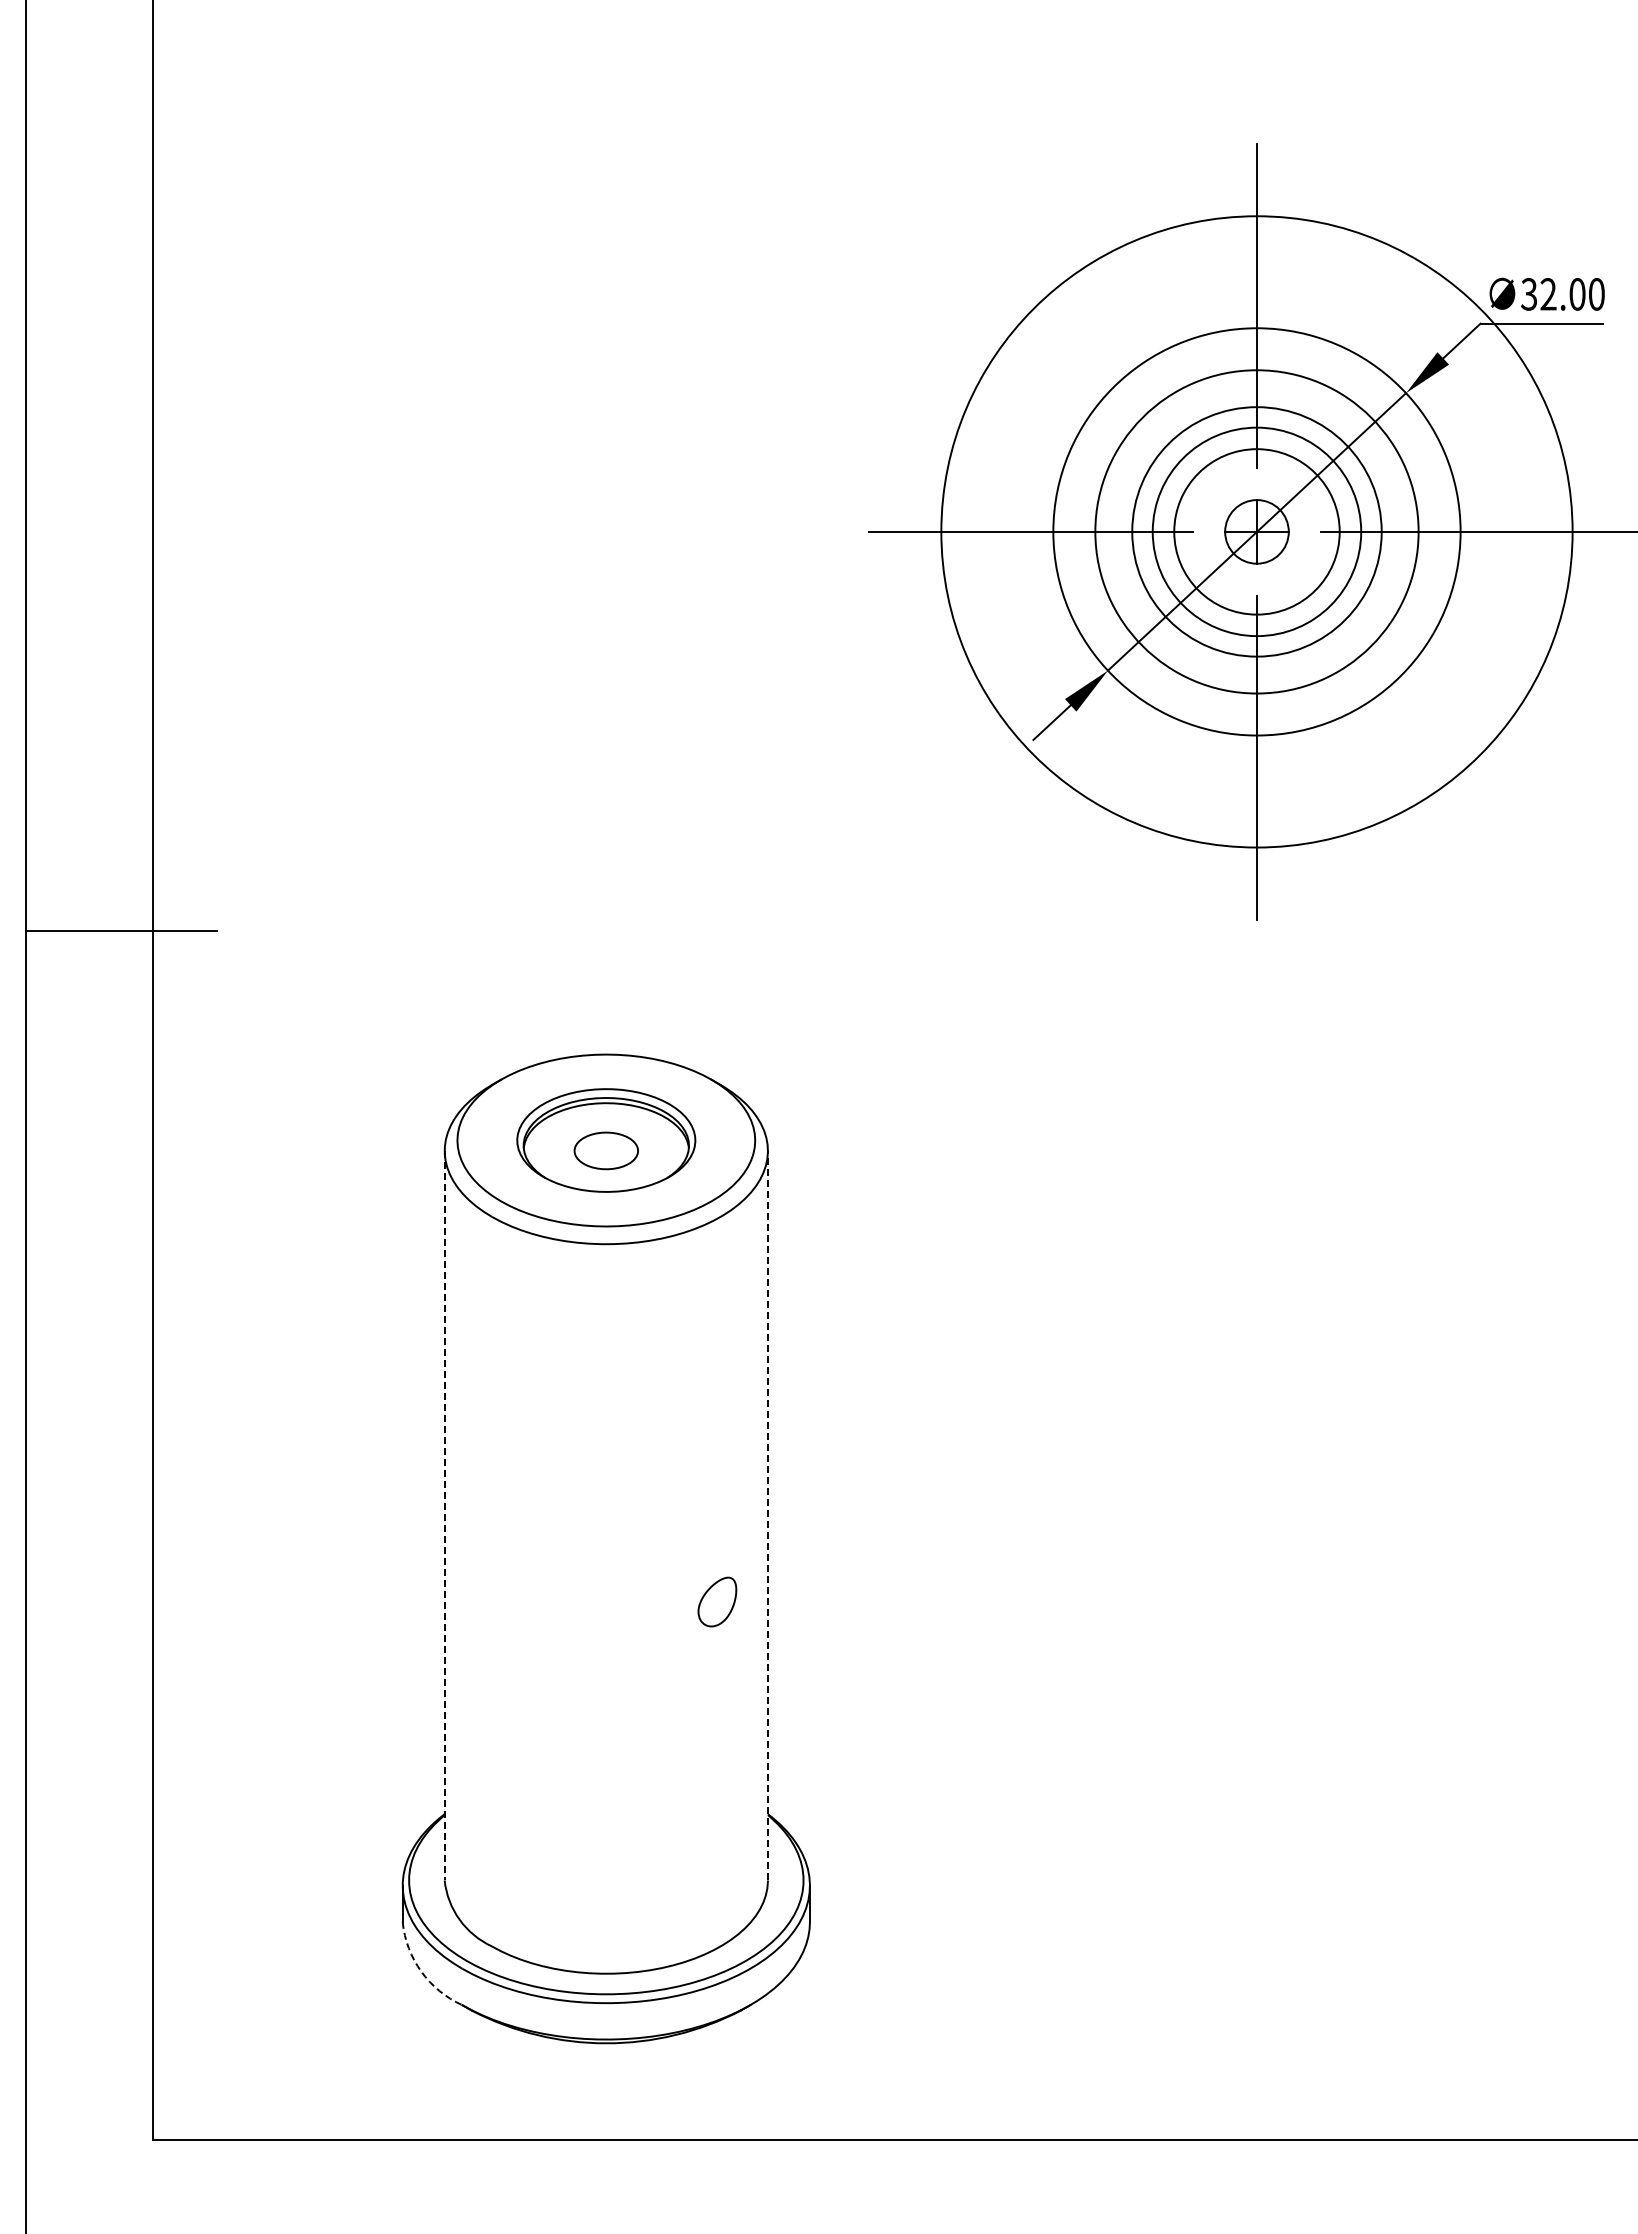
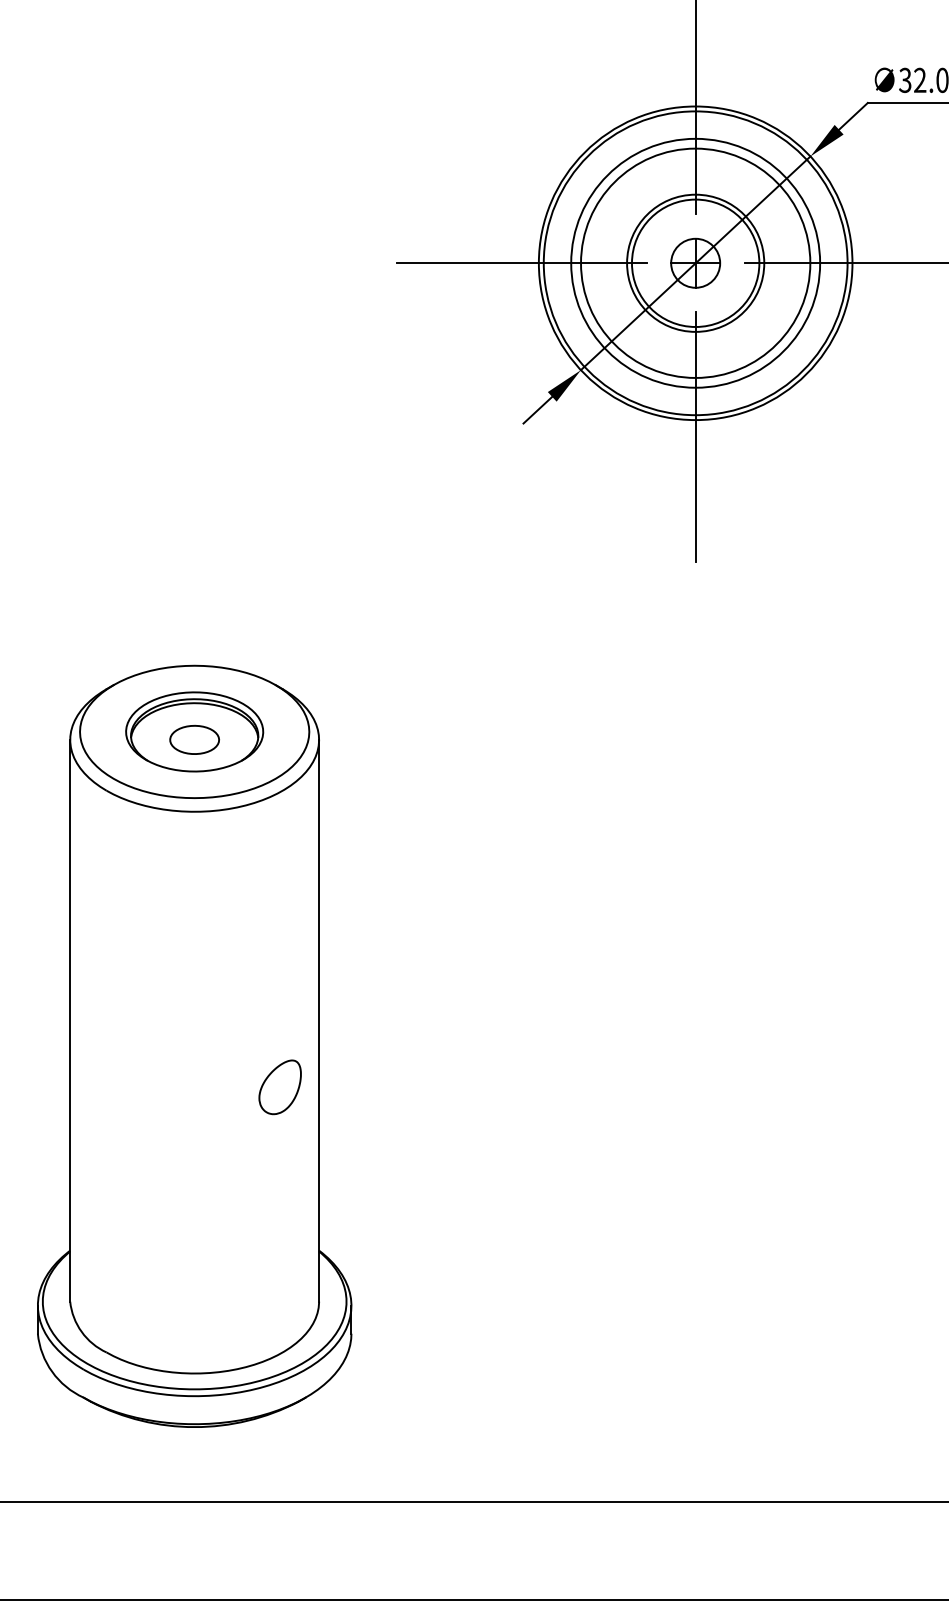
circle: (1256, 531) -> (695, 262), size x0.62
circle: (1256, 531) -> (695, 262), size x0.71
circle: (1256, 531) -> (695, 262), size x1.43
line: (444, 1515) -> (70, 1020), dashed -> solid
line: (767, 1515) -> (318, 1020), dashed -> solid
part: (717, 1601) -> (280, 1086), size x1.43
arc: (421, 1971) -> (52, 1371), dashed -> solid

